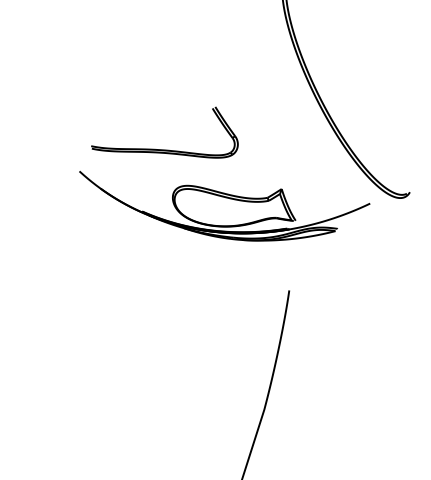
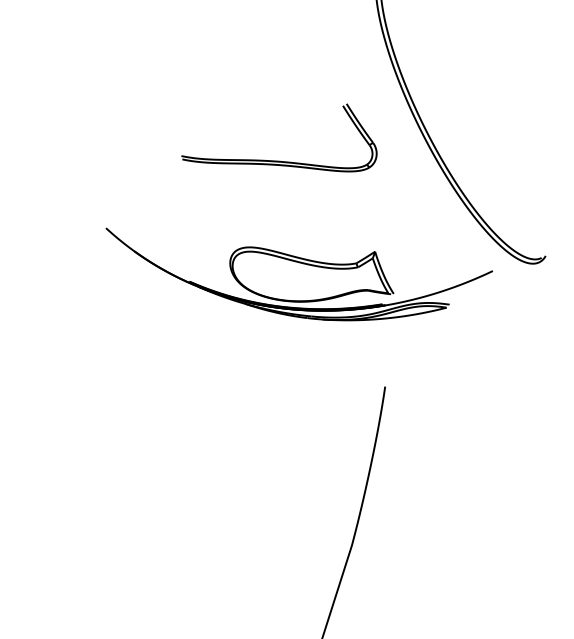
part: (164, 149) -> (279, 160), moved

